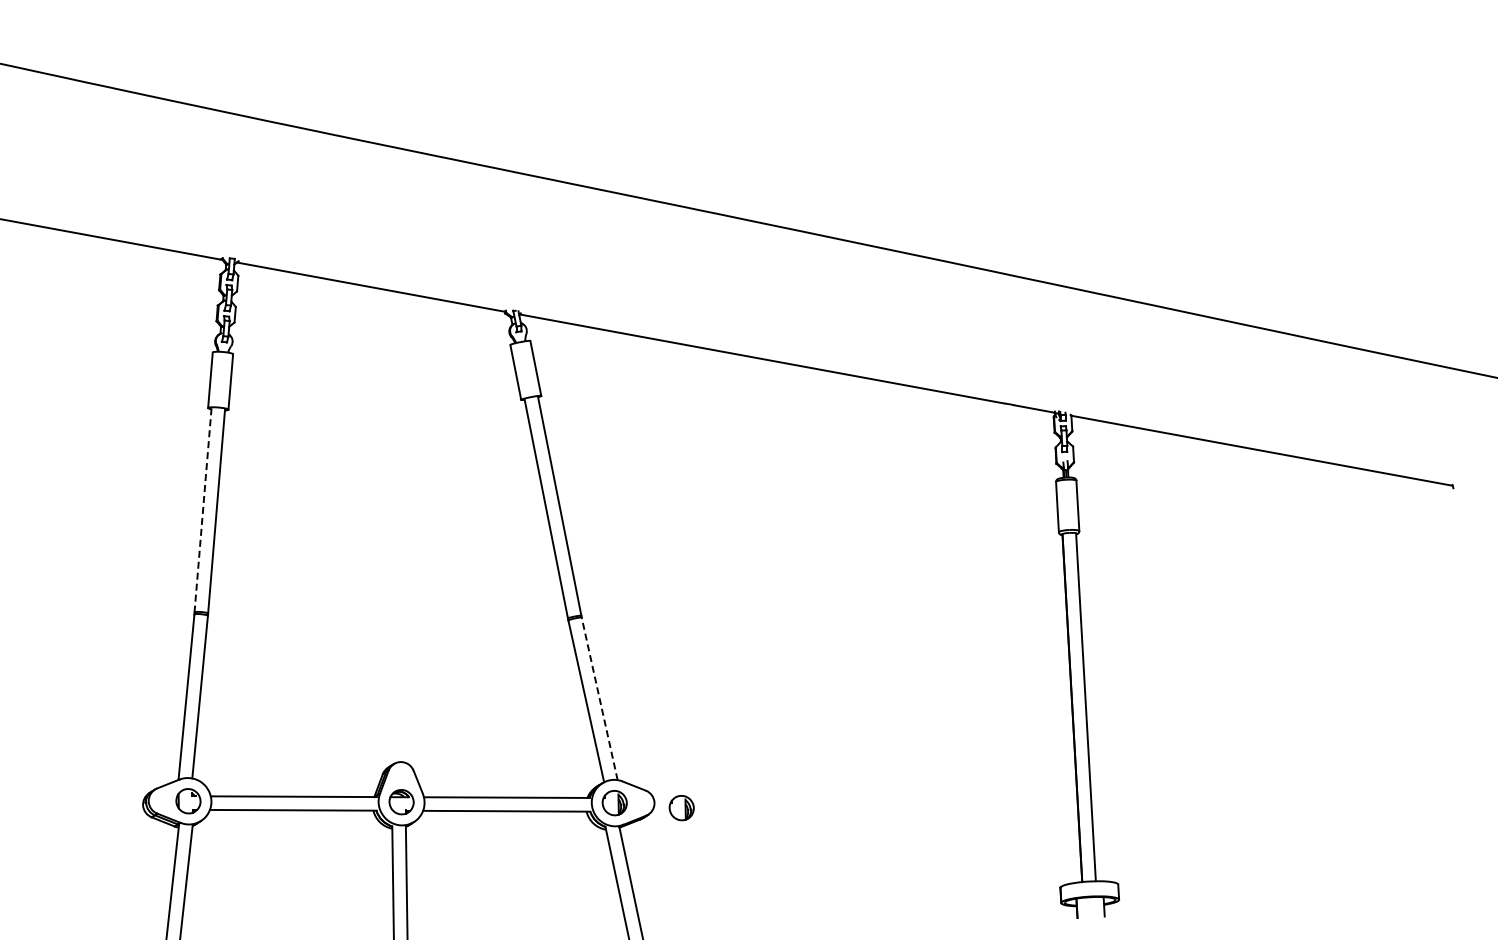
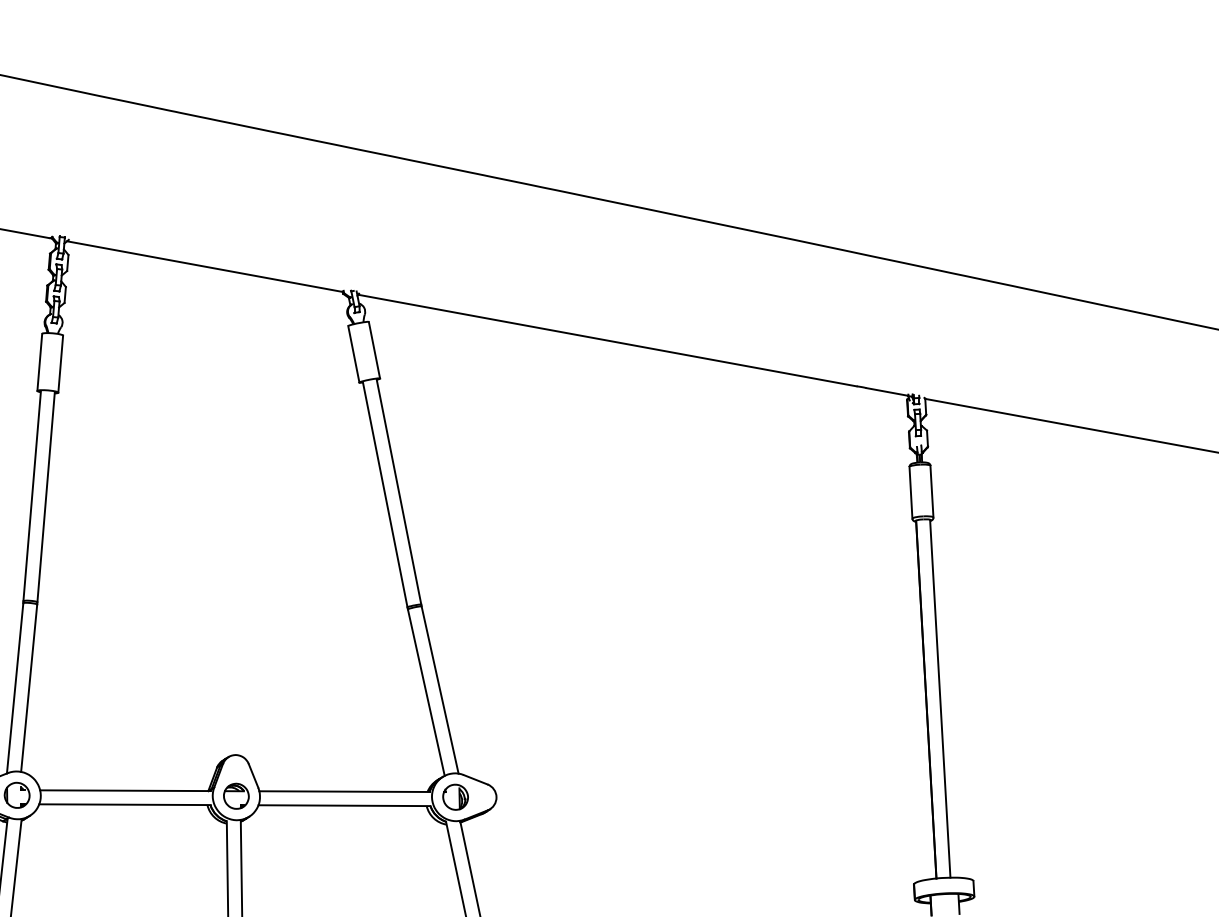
line: (203, 510) -> (32, 496), dashed -> solid
line: (599, 698) -> (439, 689), dashed -> solid
part: (681, 808) -> (524, 802), removed

